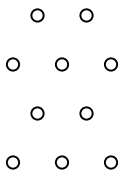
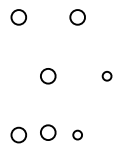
circle: (110, 64) -> (106, 76), size x0.6
circle: (61, 111) -> (47, 132), added
circle: (86, 113) -> (77, 135), size x0.6

